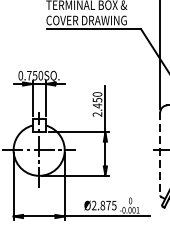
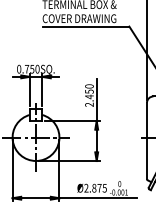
line: (159, 154) -> (146, 141), dashed -> solid

